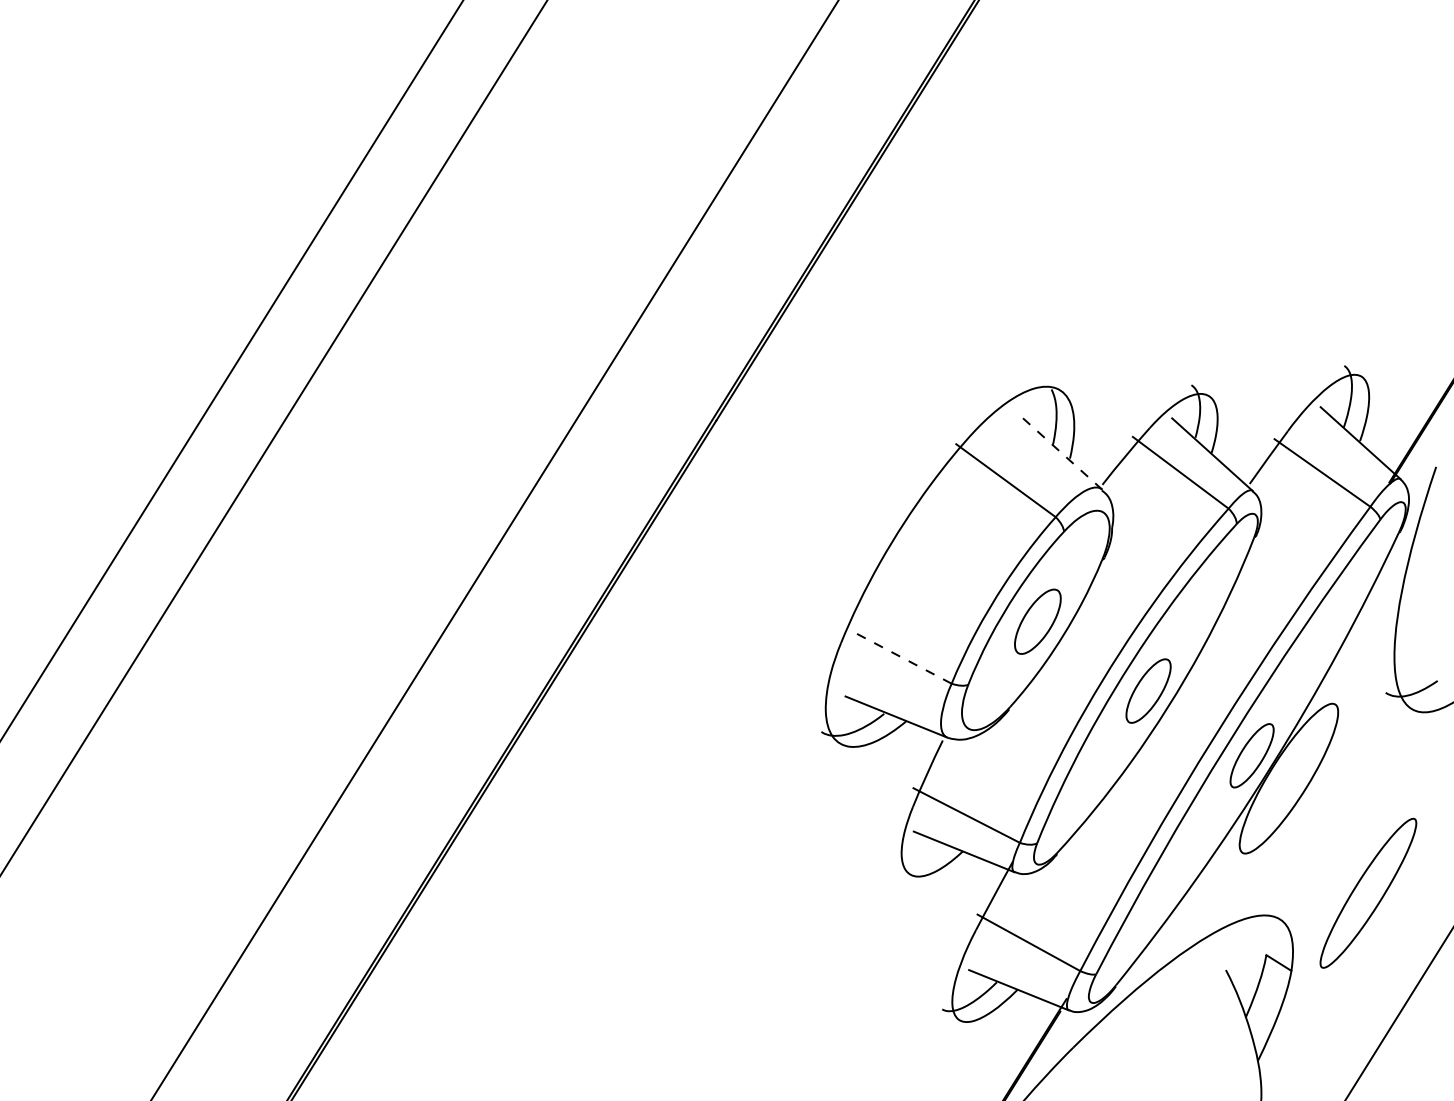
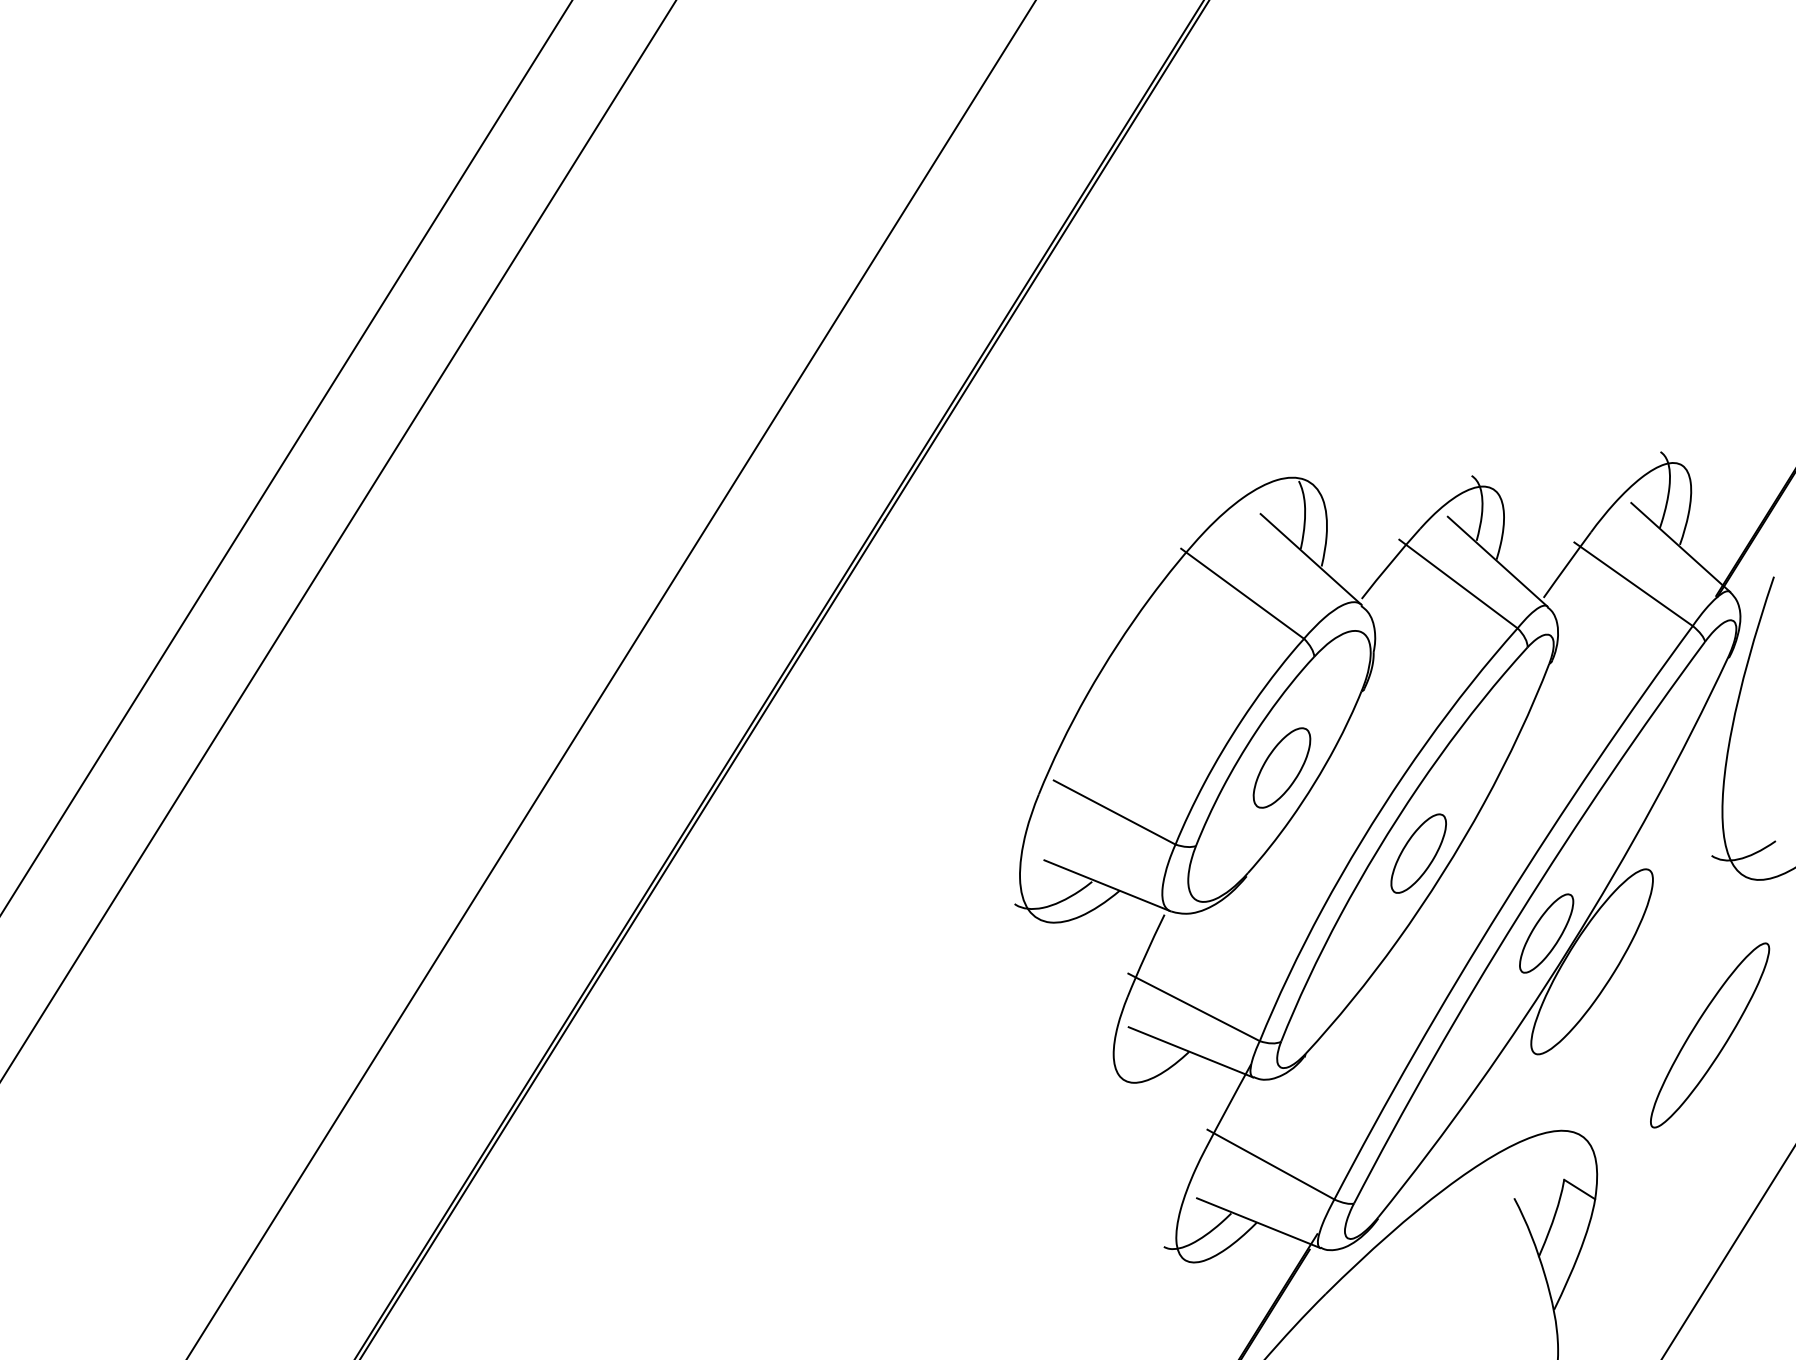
line: (1061, 452) -> (1311, 558), dashed -> solid
line: (902, 657) -> (1114, 812), dashed -> solid
part: (1368, 892) -> (1710, 1034), moved

